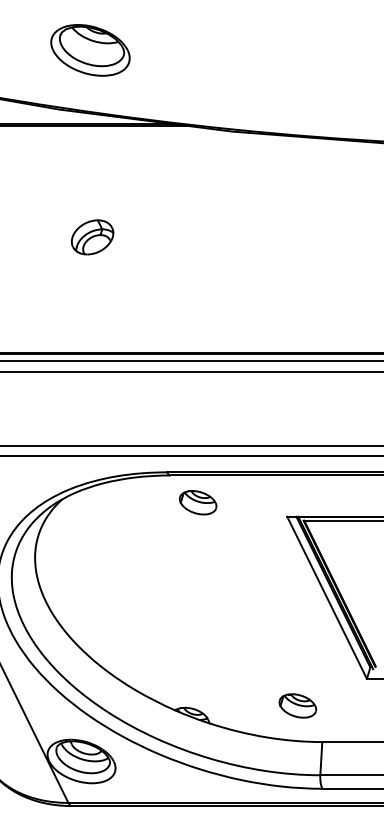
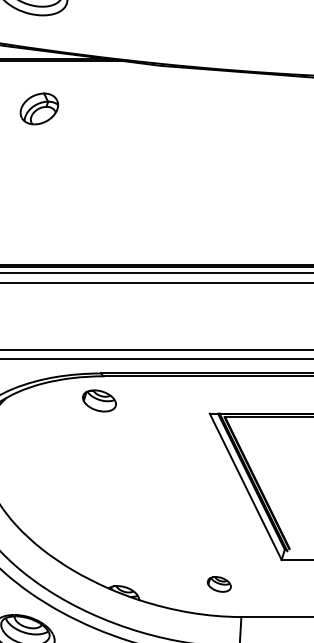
part: (92, 237) -> (39, 109), moved
part: (198, 502) -> (99, 400), moved
part: (297, 705) -> (218, 584), size x0.7

